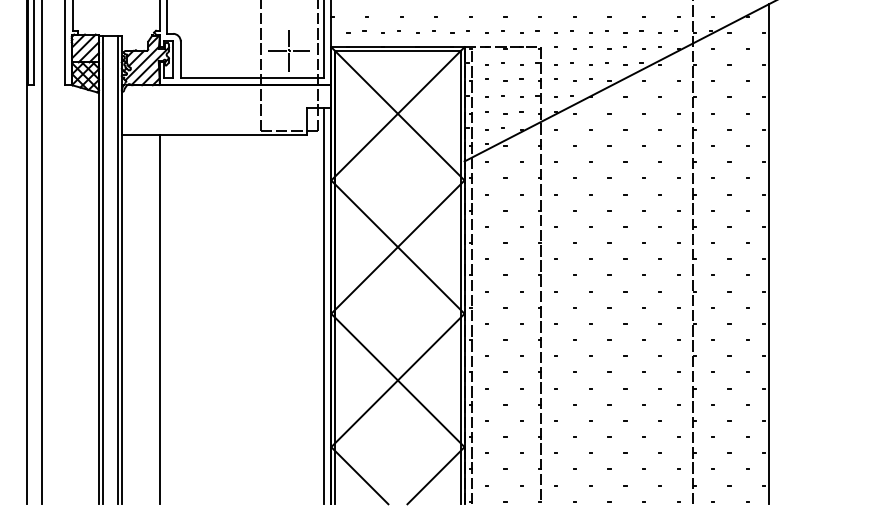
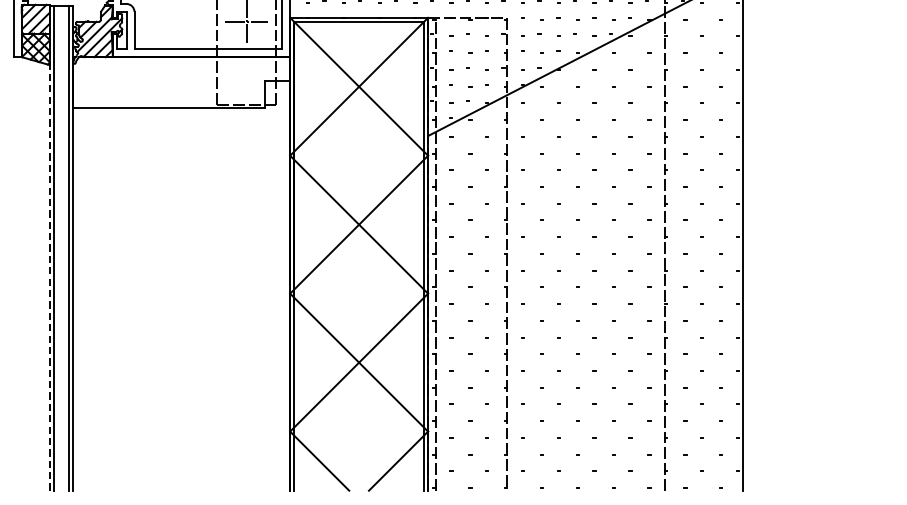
line: (98, 269) -> (49, 247), solid -> dashed
line: (323, 306) -> (282, 286), removed
line: (159, 319) -> (112, 299), removed

